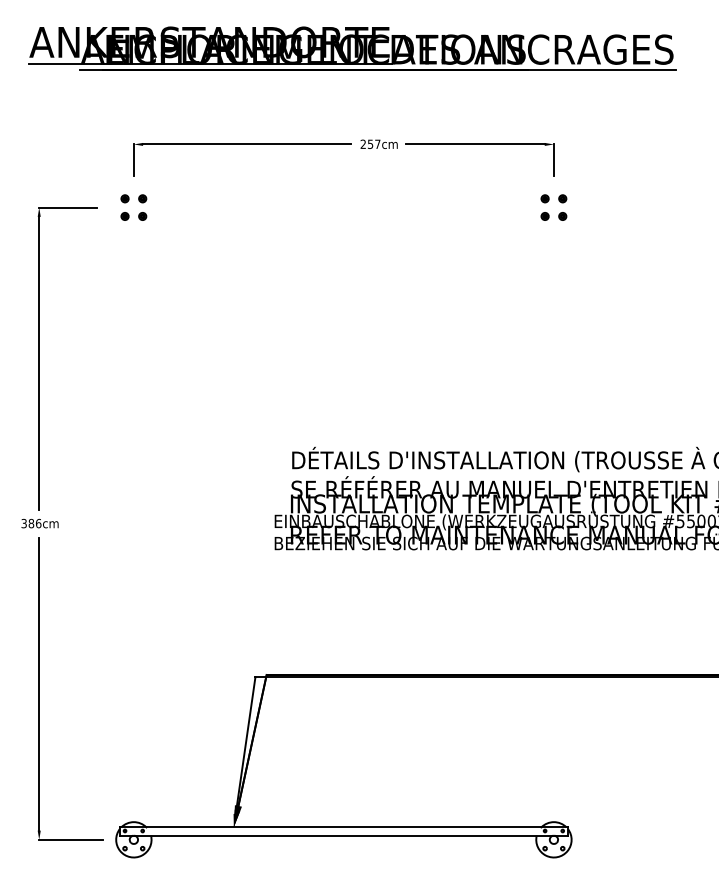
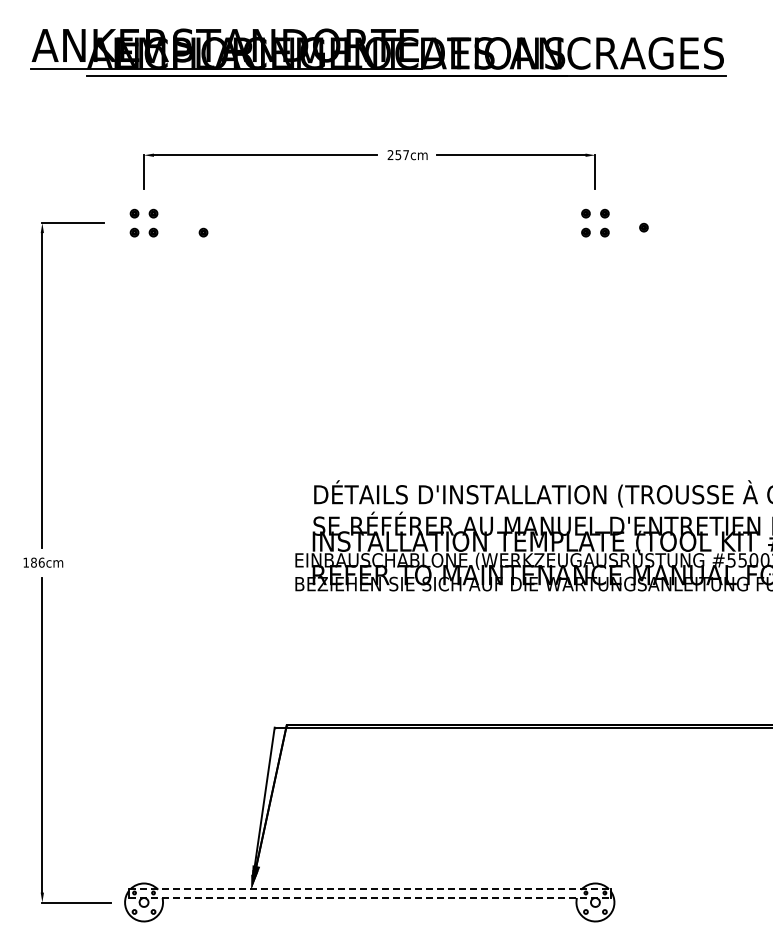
part: (598, 211) -> (643, 227), added
part: (189, 216) -> (203, 232), added
text: (23, 523) -> (25, 562), 386cm -> 186cm
line: (343, 827) -> (369, 889), solid -> dashed
line: (343, 836) -> (369, 898), solid -> dashed

